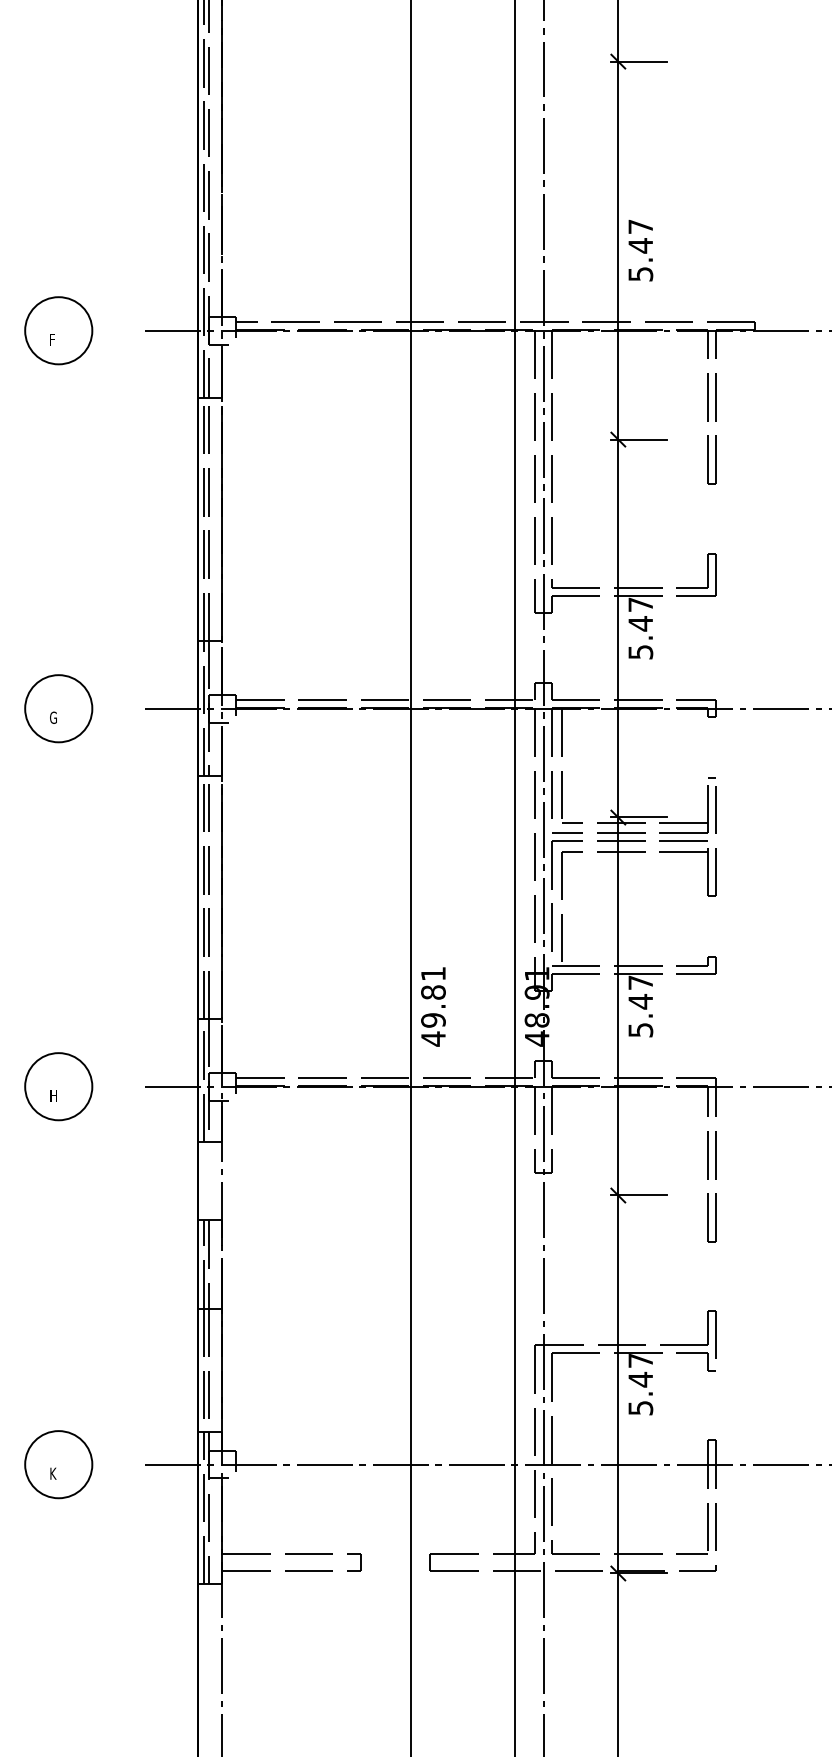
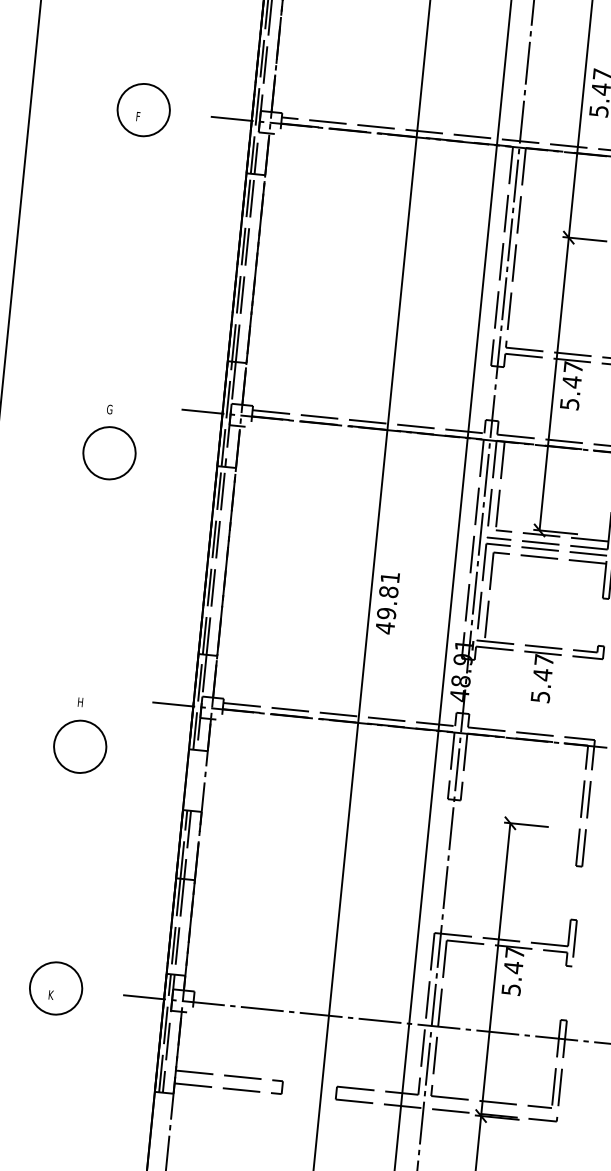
circle: (58, 708) -> (109, 453), moved
text: (433, 1006) -> (387, 602), moved
line: (618, 1006) -> (525, 676), removed
circle: (58, 1086) -> (80, 746), moved

